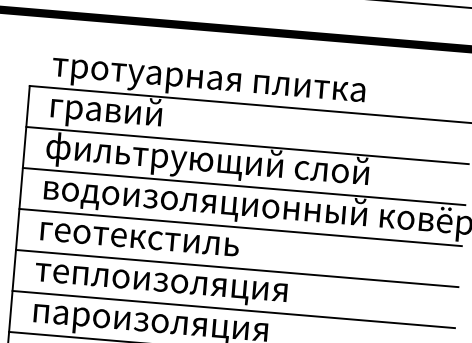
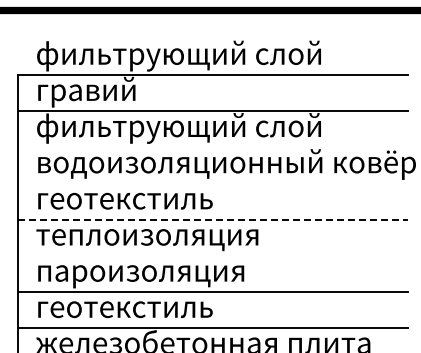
text: (213, 79) -> (178, 55), тротуарная плитка -> фильтрующий слой
line: (243, 186) -> (212, 147), removed
line: (240, 227) -> (212, 183), removed
line: (237, 268) -> (213, 219), solid -> dashed
line: (233, 309) -> (212, 255), removed

